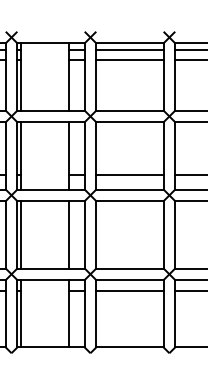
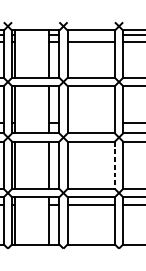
line: (129, 50) -> (90, 35), removed
line: (129, 175) -> (90, 123), removed
line: (163, 234) -> (114, 165), solid -> dashed

